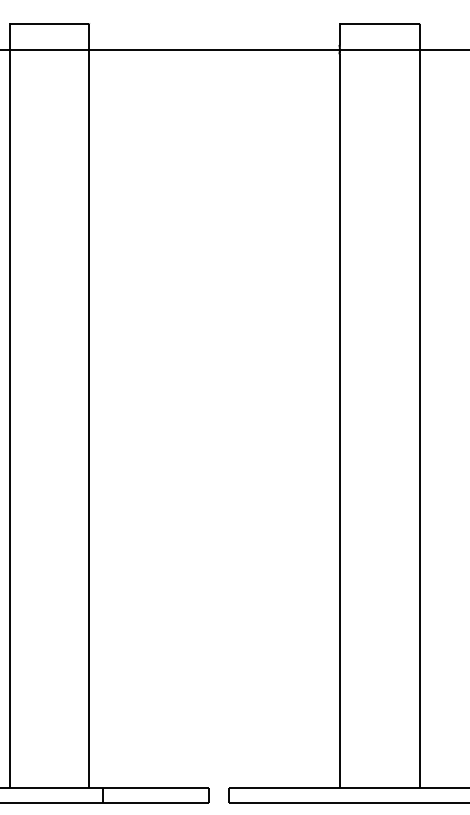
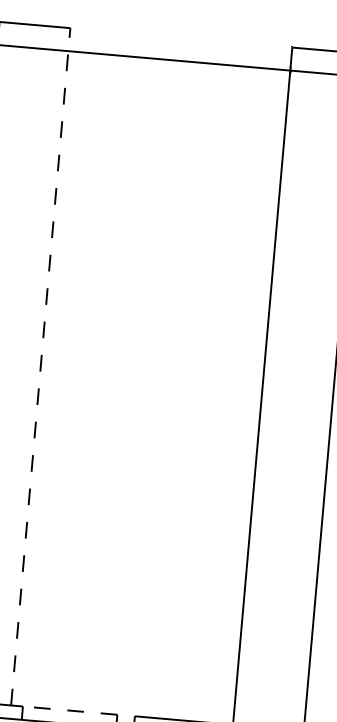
line: (89, 405) -> (40, 366), solid -> dashed
line: (155, 787) -> (69, 710), solid -> dashed

